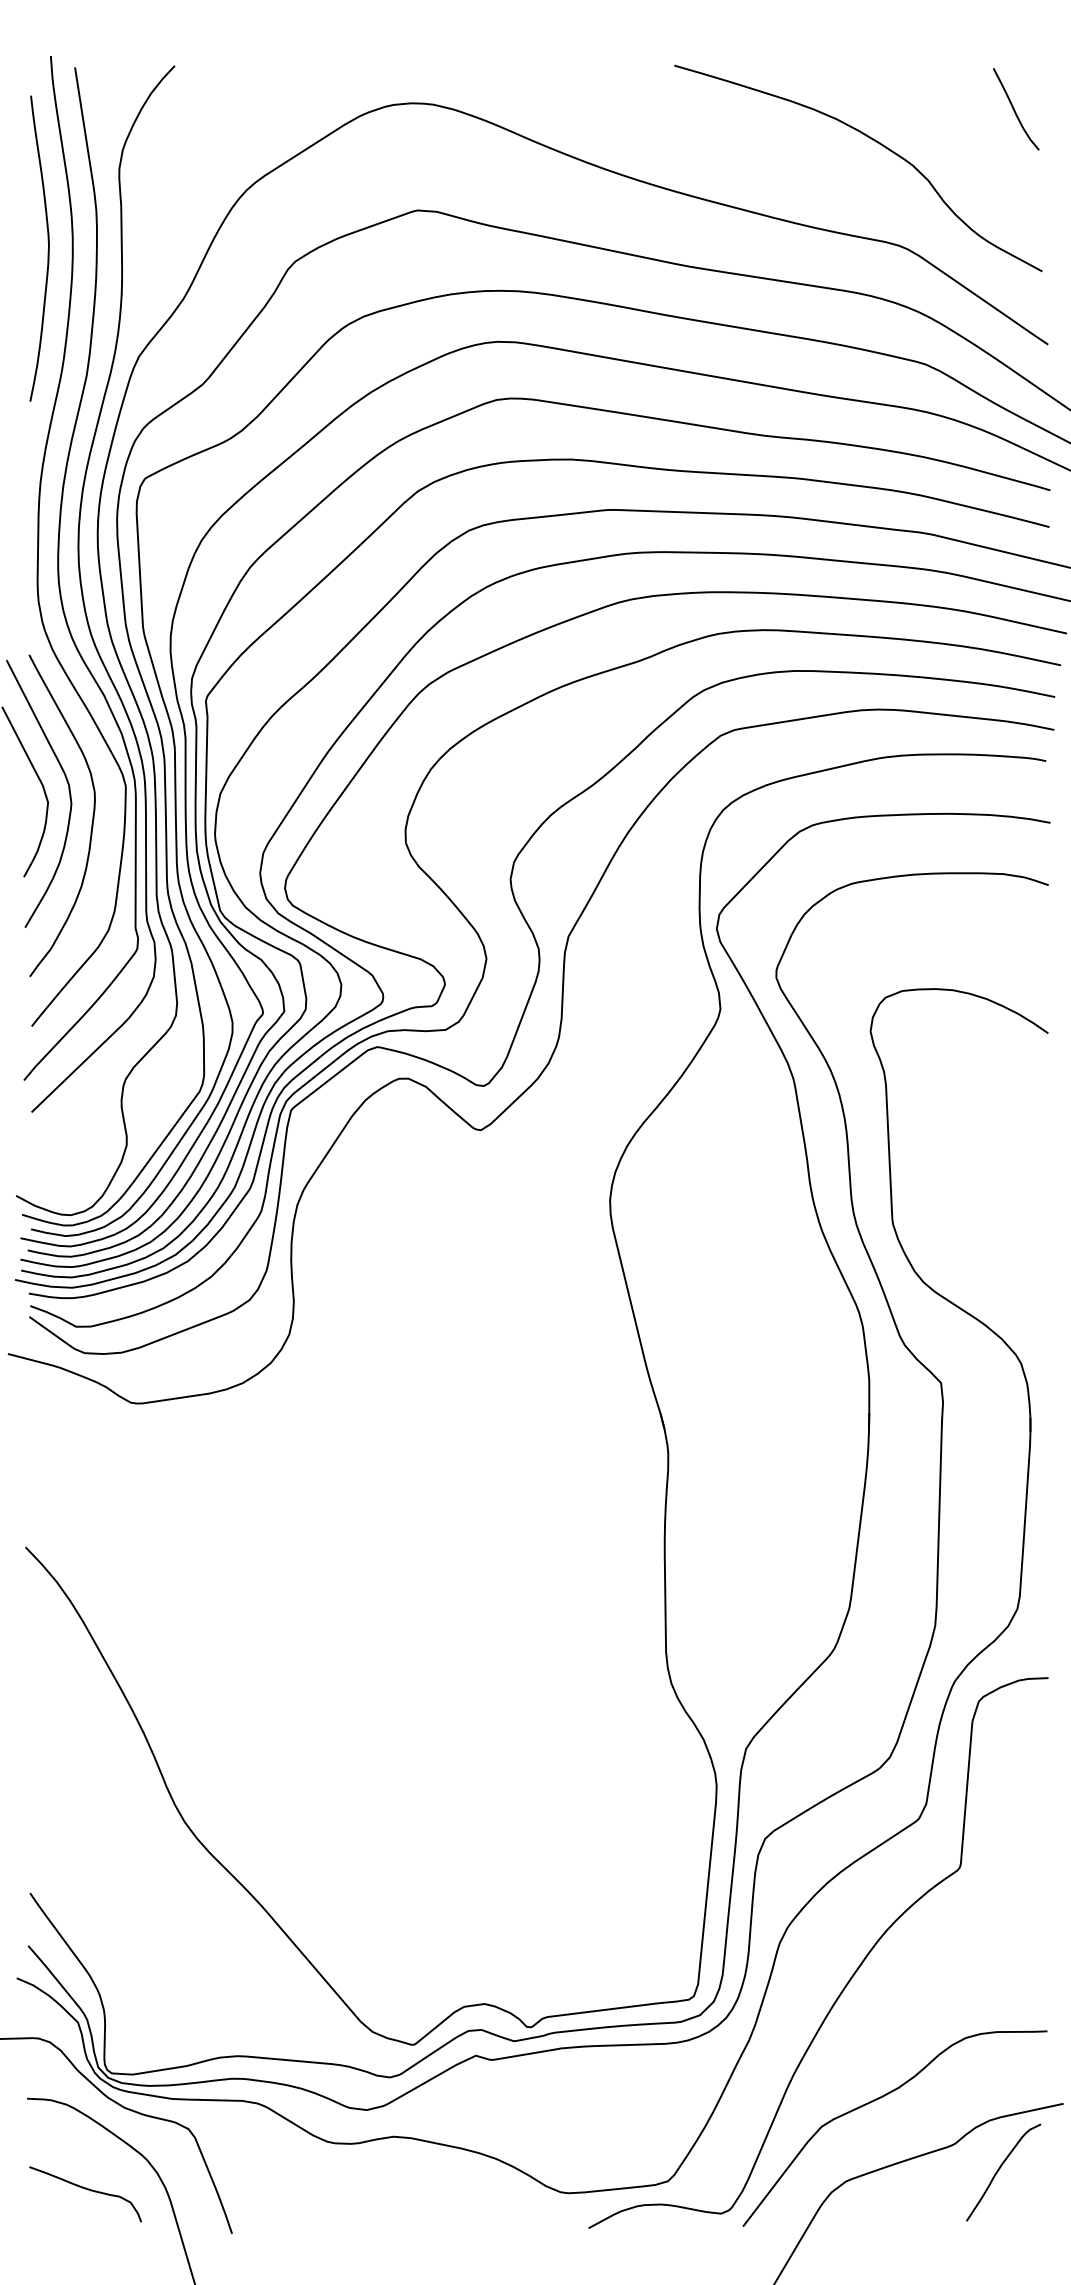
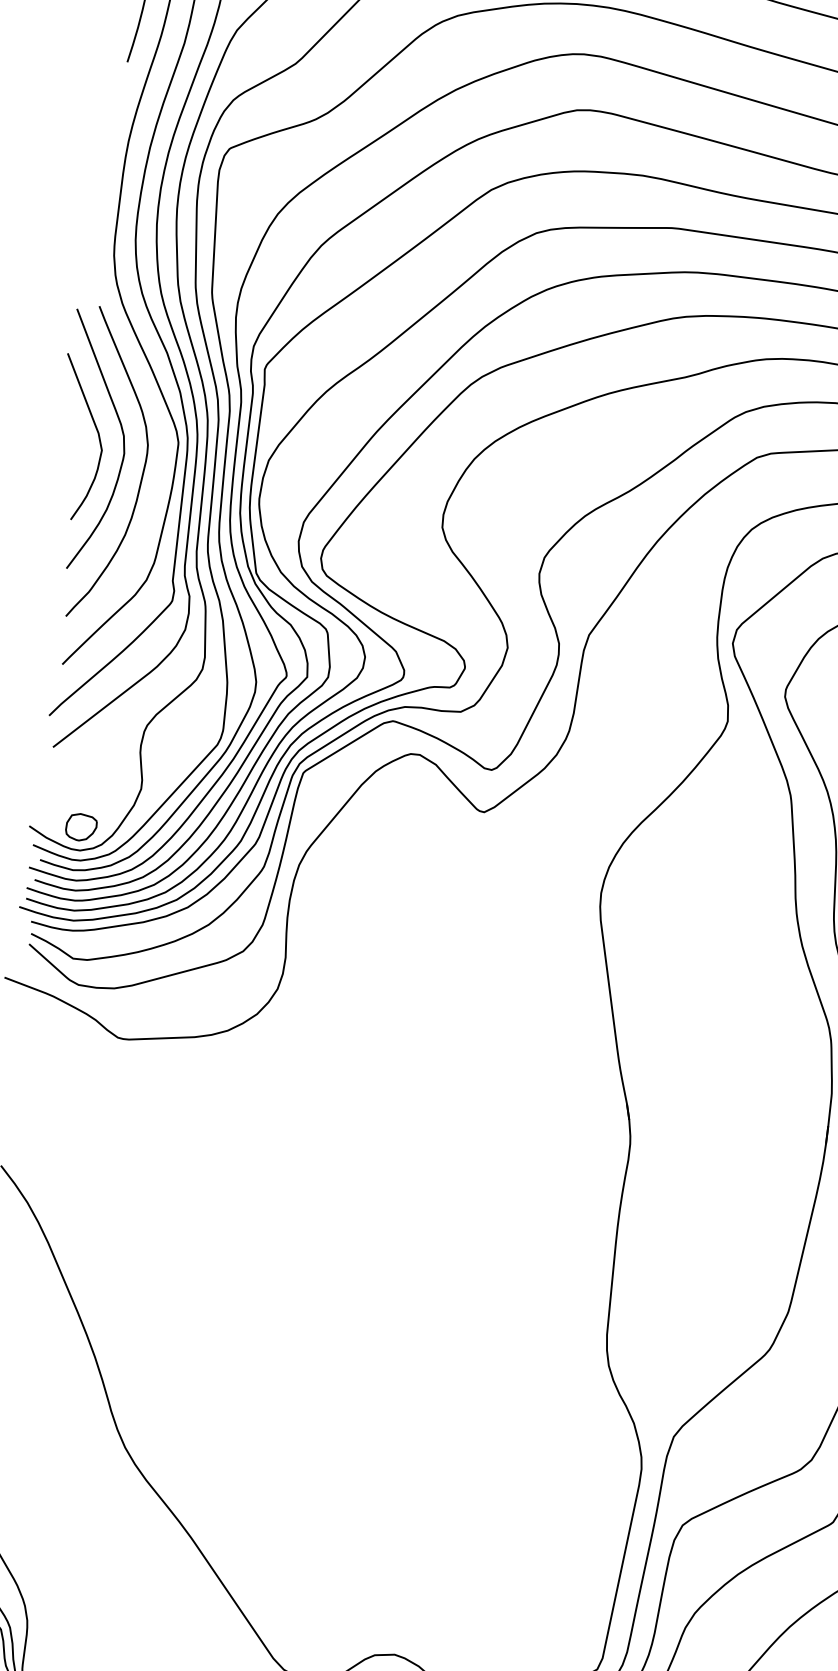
part: (69, 1190) -> (81, 826), added

